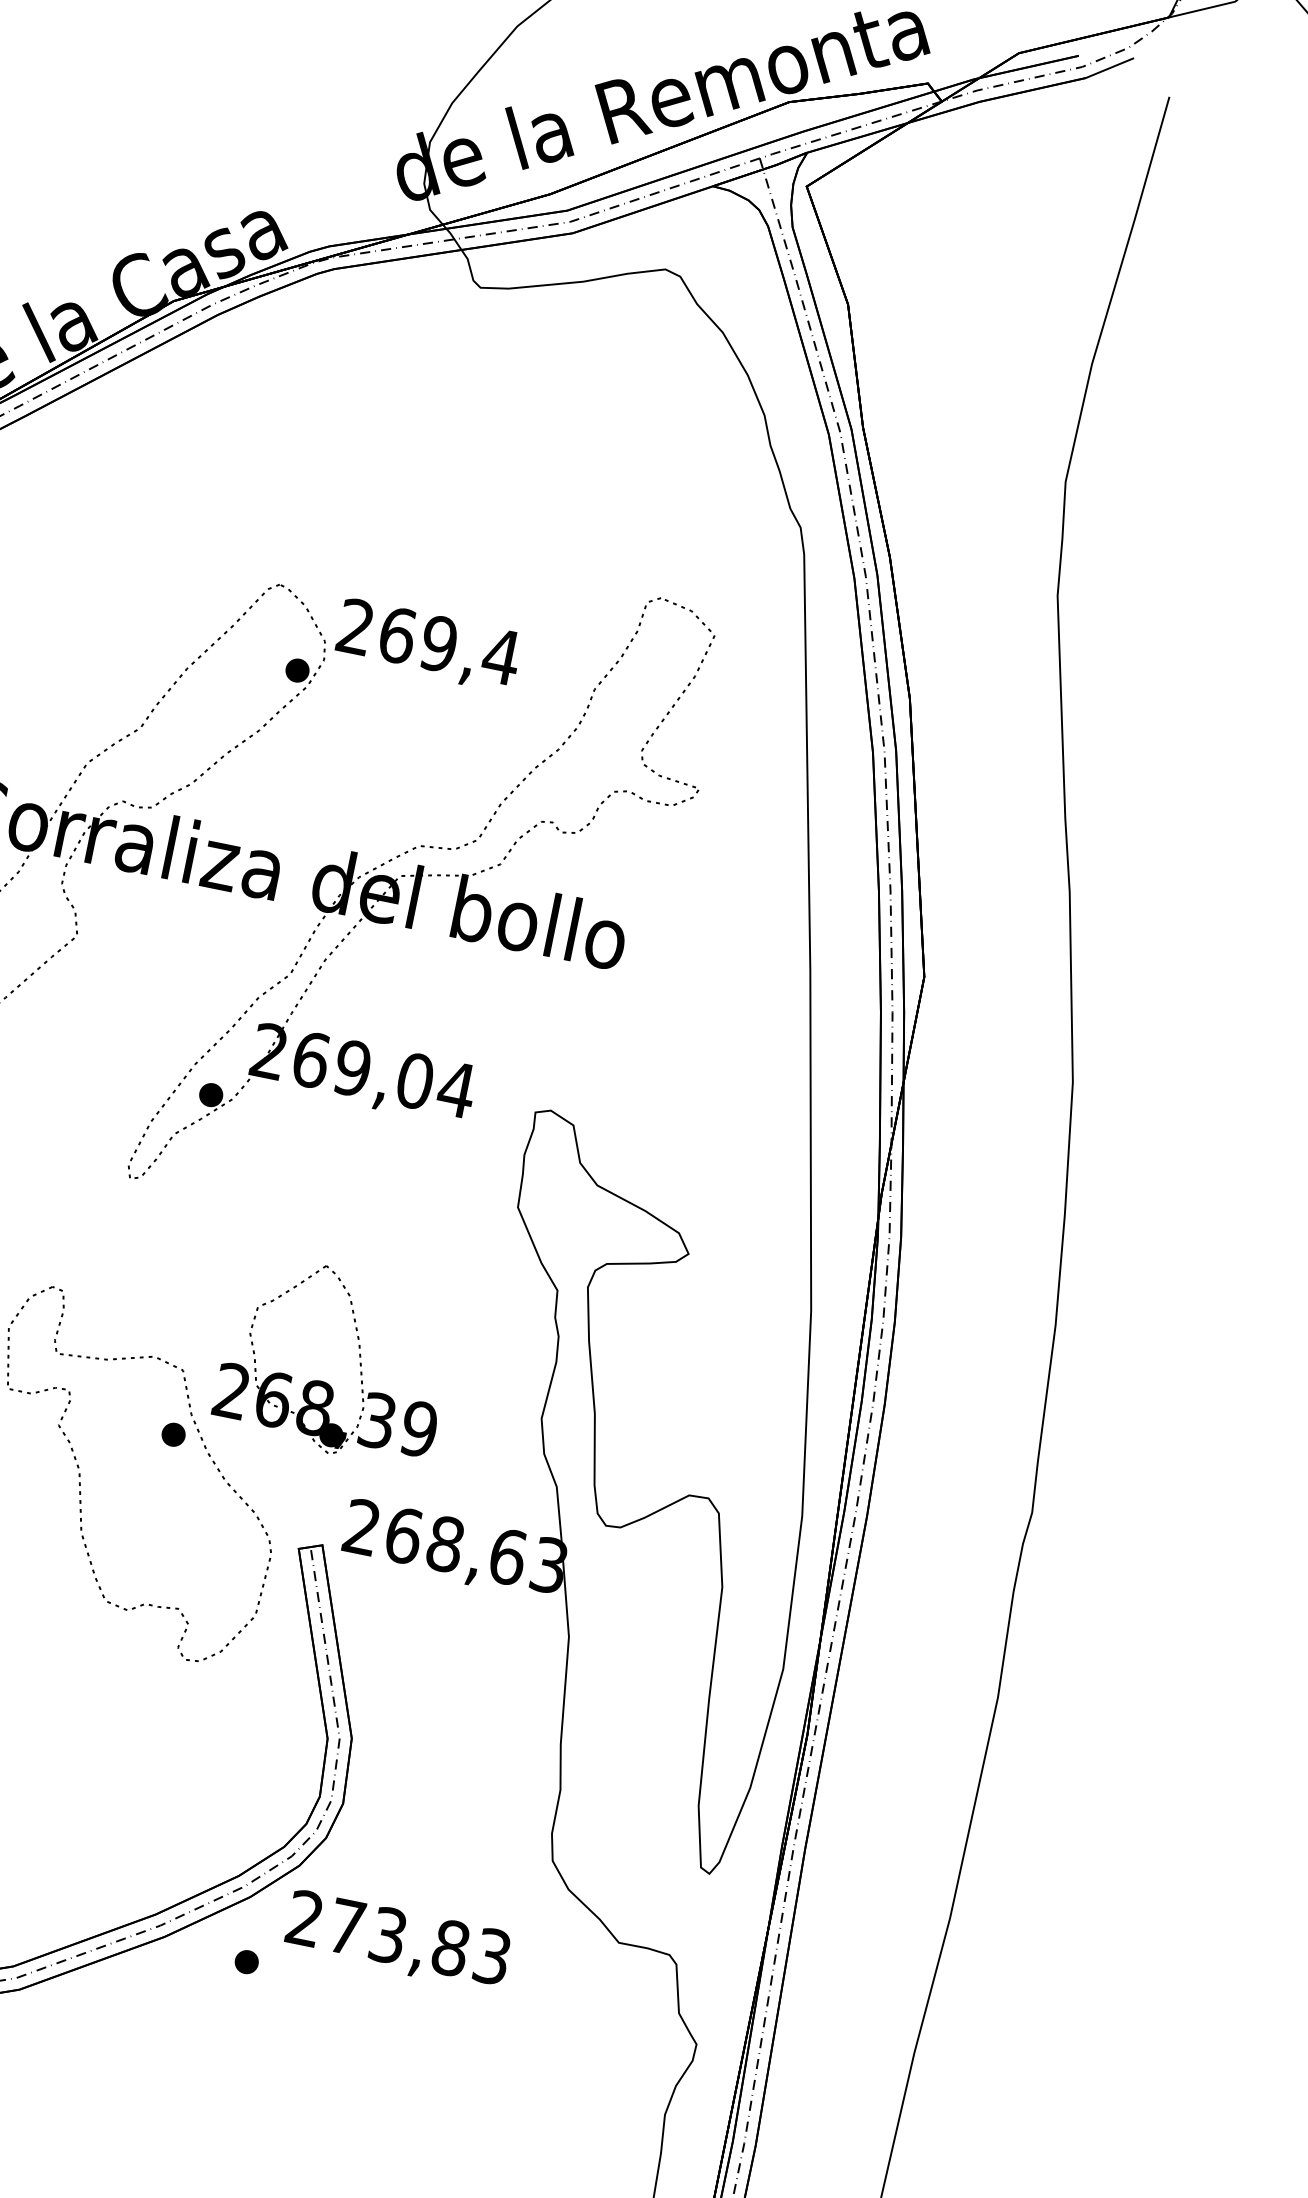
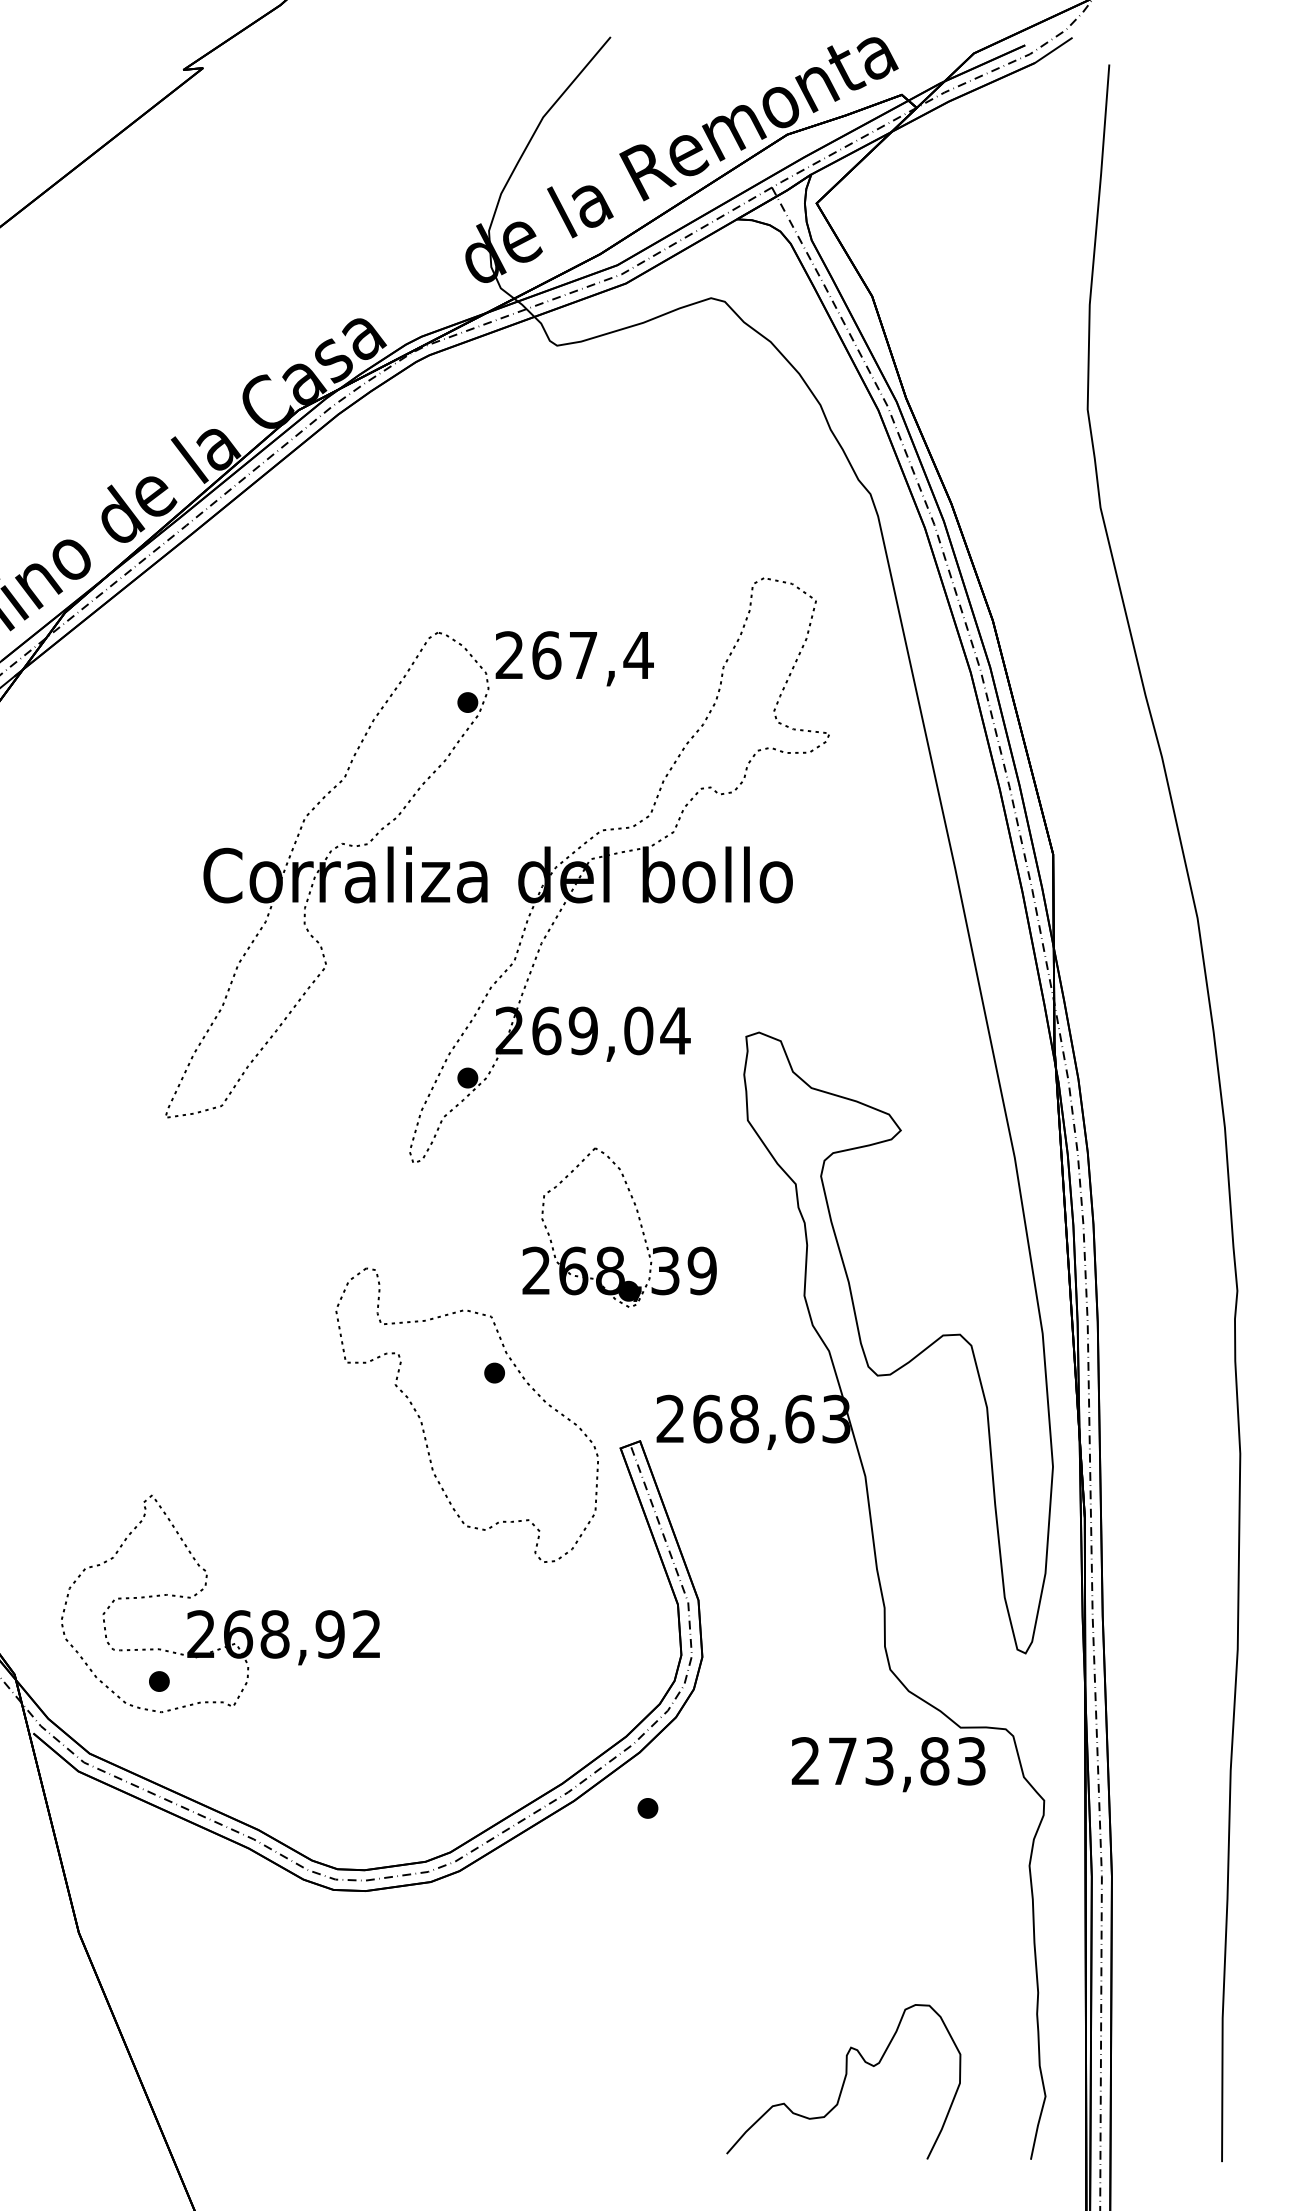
text: (437, 643) -> (582, 655), 269,4 -> 267,4
part: (327, 1383) -> (616, 1247), moved
text: (397, 1941) -> (888, 1764), moved

